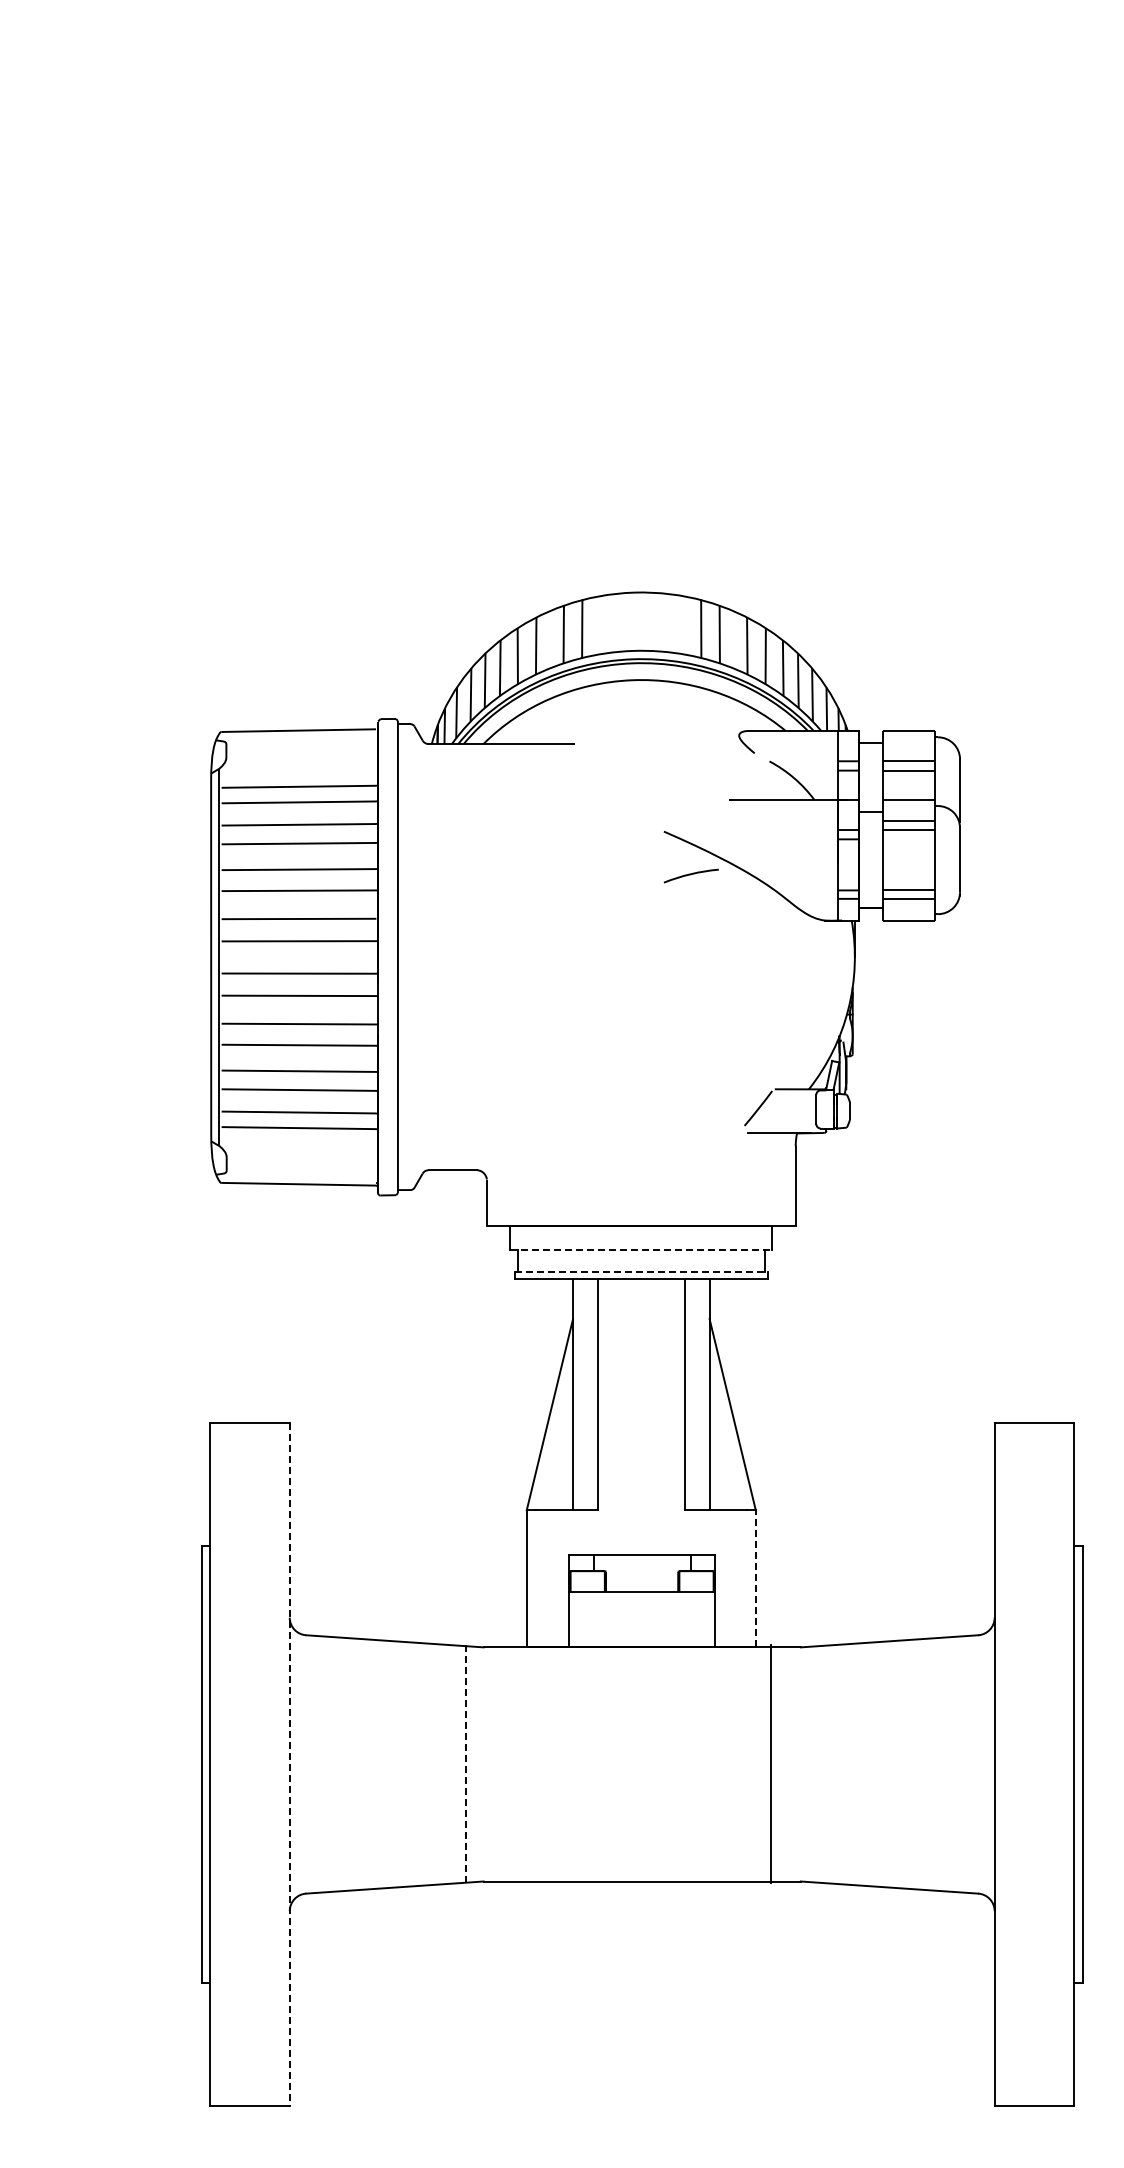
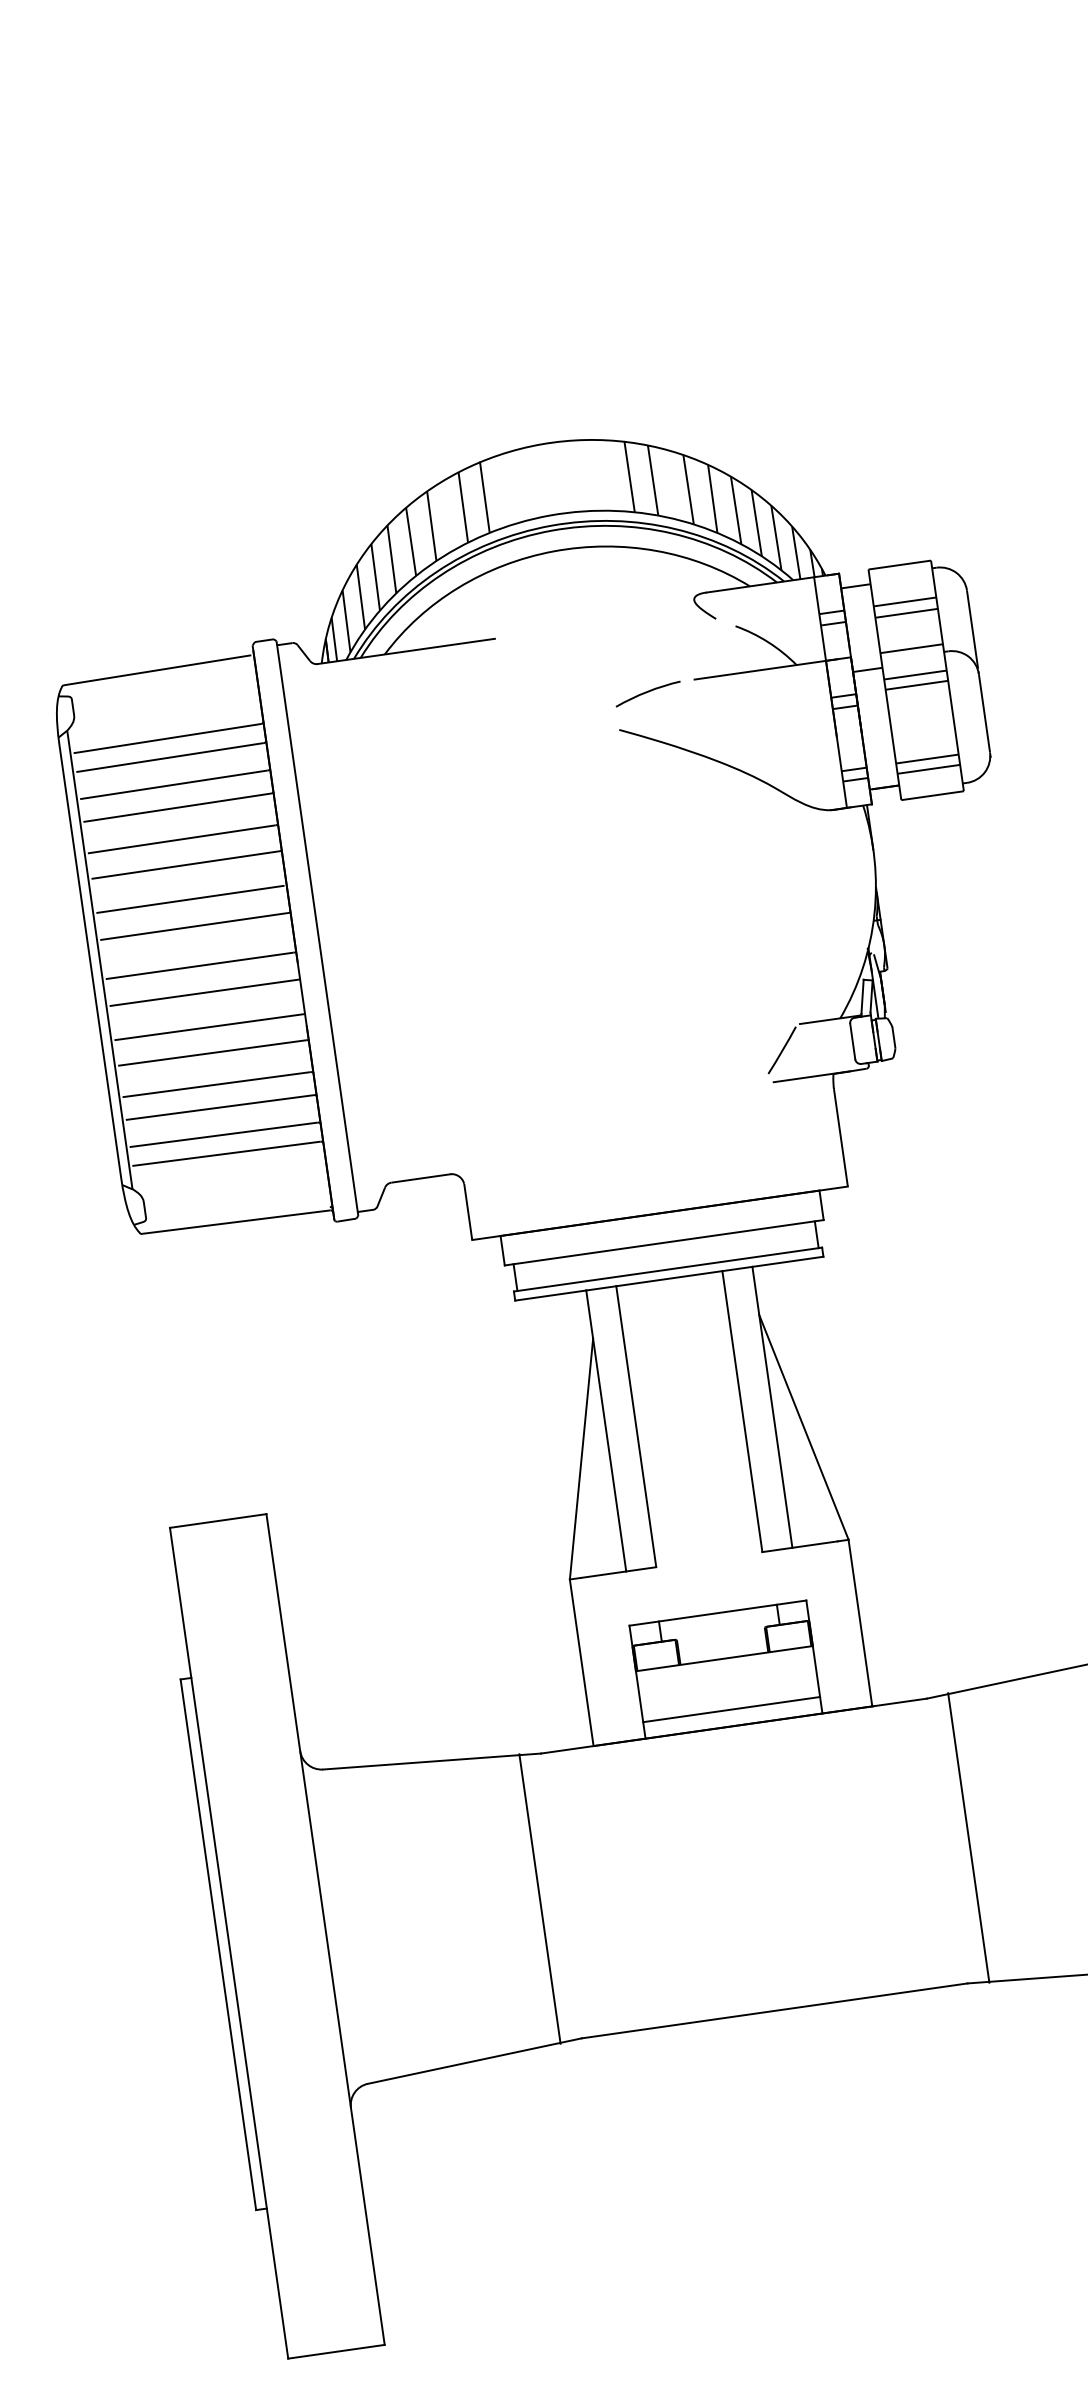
arc: (690, 875) -> (647, 693), moved
line: (641, 1249) -> (664, 1242), dashed -> solid
line: (641, 1272) -> (668, 1270), dashed -> solid
line: (755, 1578) -> (859, 1622), dashed -> solid
line: (641, 1633) -> (730, 1709), added
line: (289, 1764) -> (325, 1929), dashed -> solid
line: (465, 1764) -> (539, 1899), dashed -> solid
line: (771, 1764) -> (968, 1838), moved

